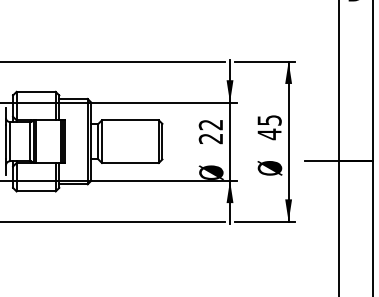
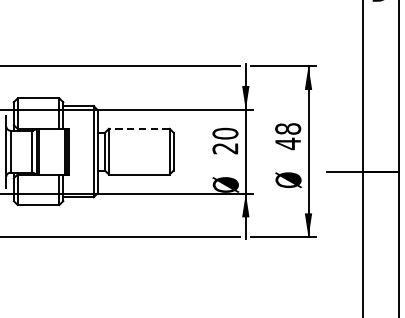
line: (129, 120) -> (138, 129), solid -> dashed
text: (269, 120) -> (288, 129), 45 -> 48
text: (210, 124) -> (224, 133), 22 -> 20

